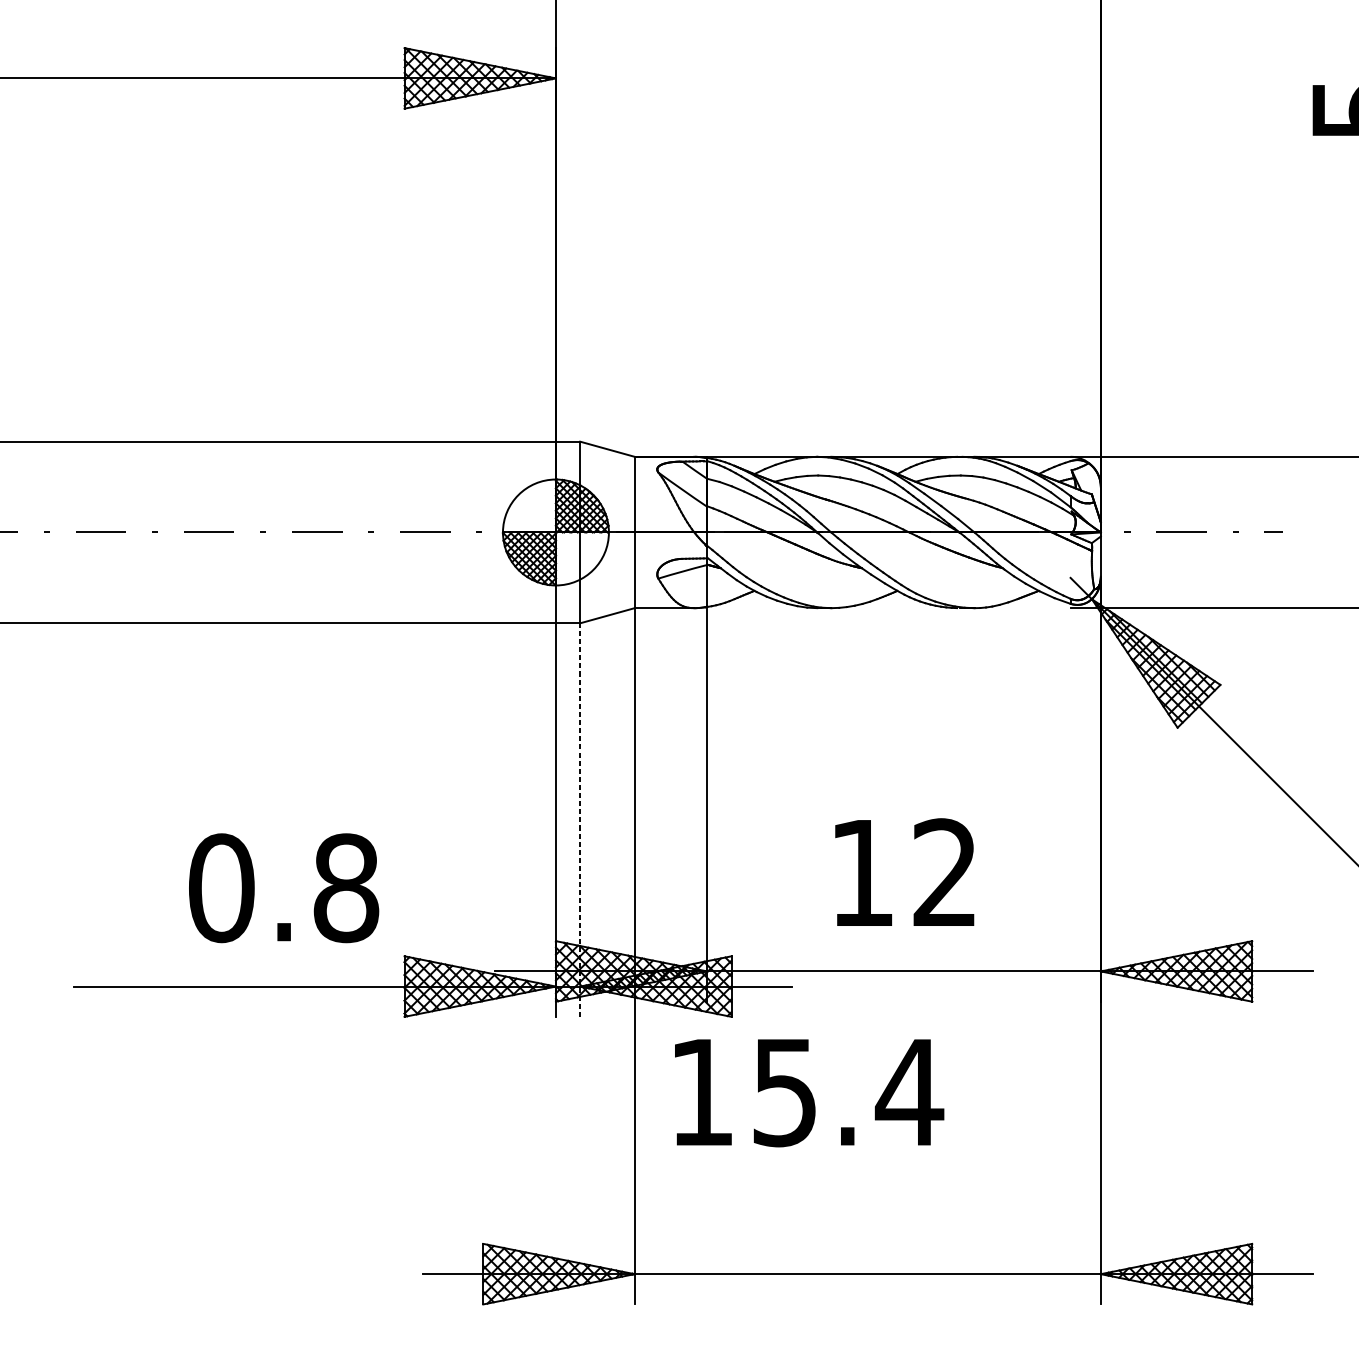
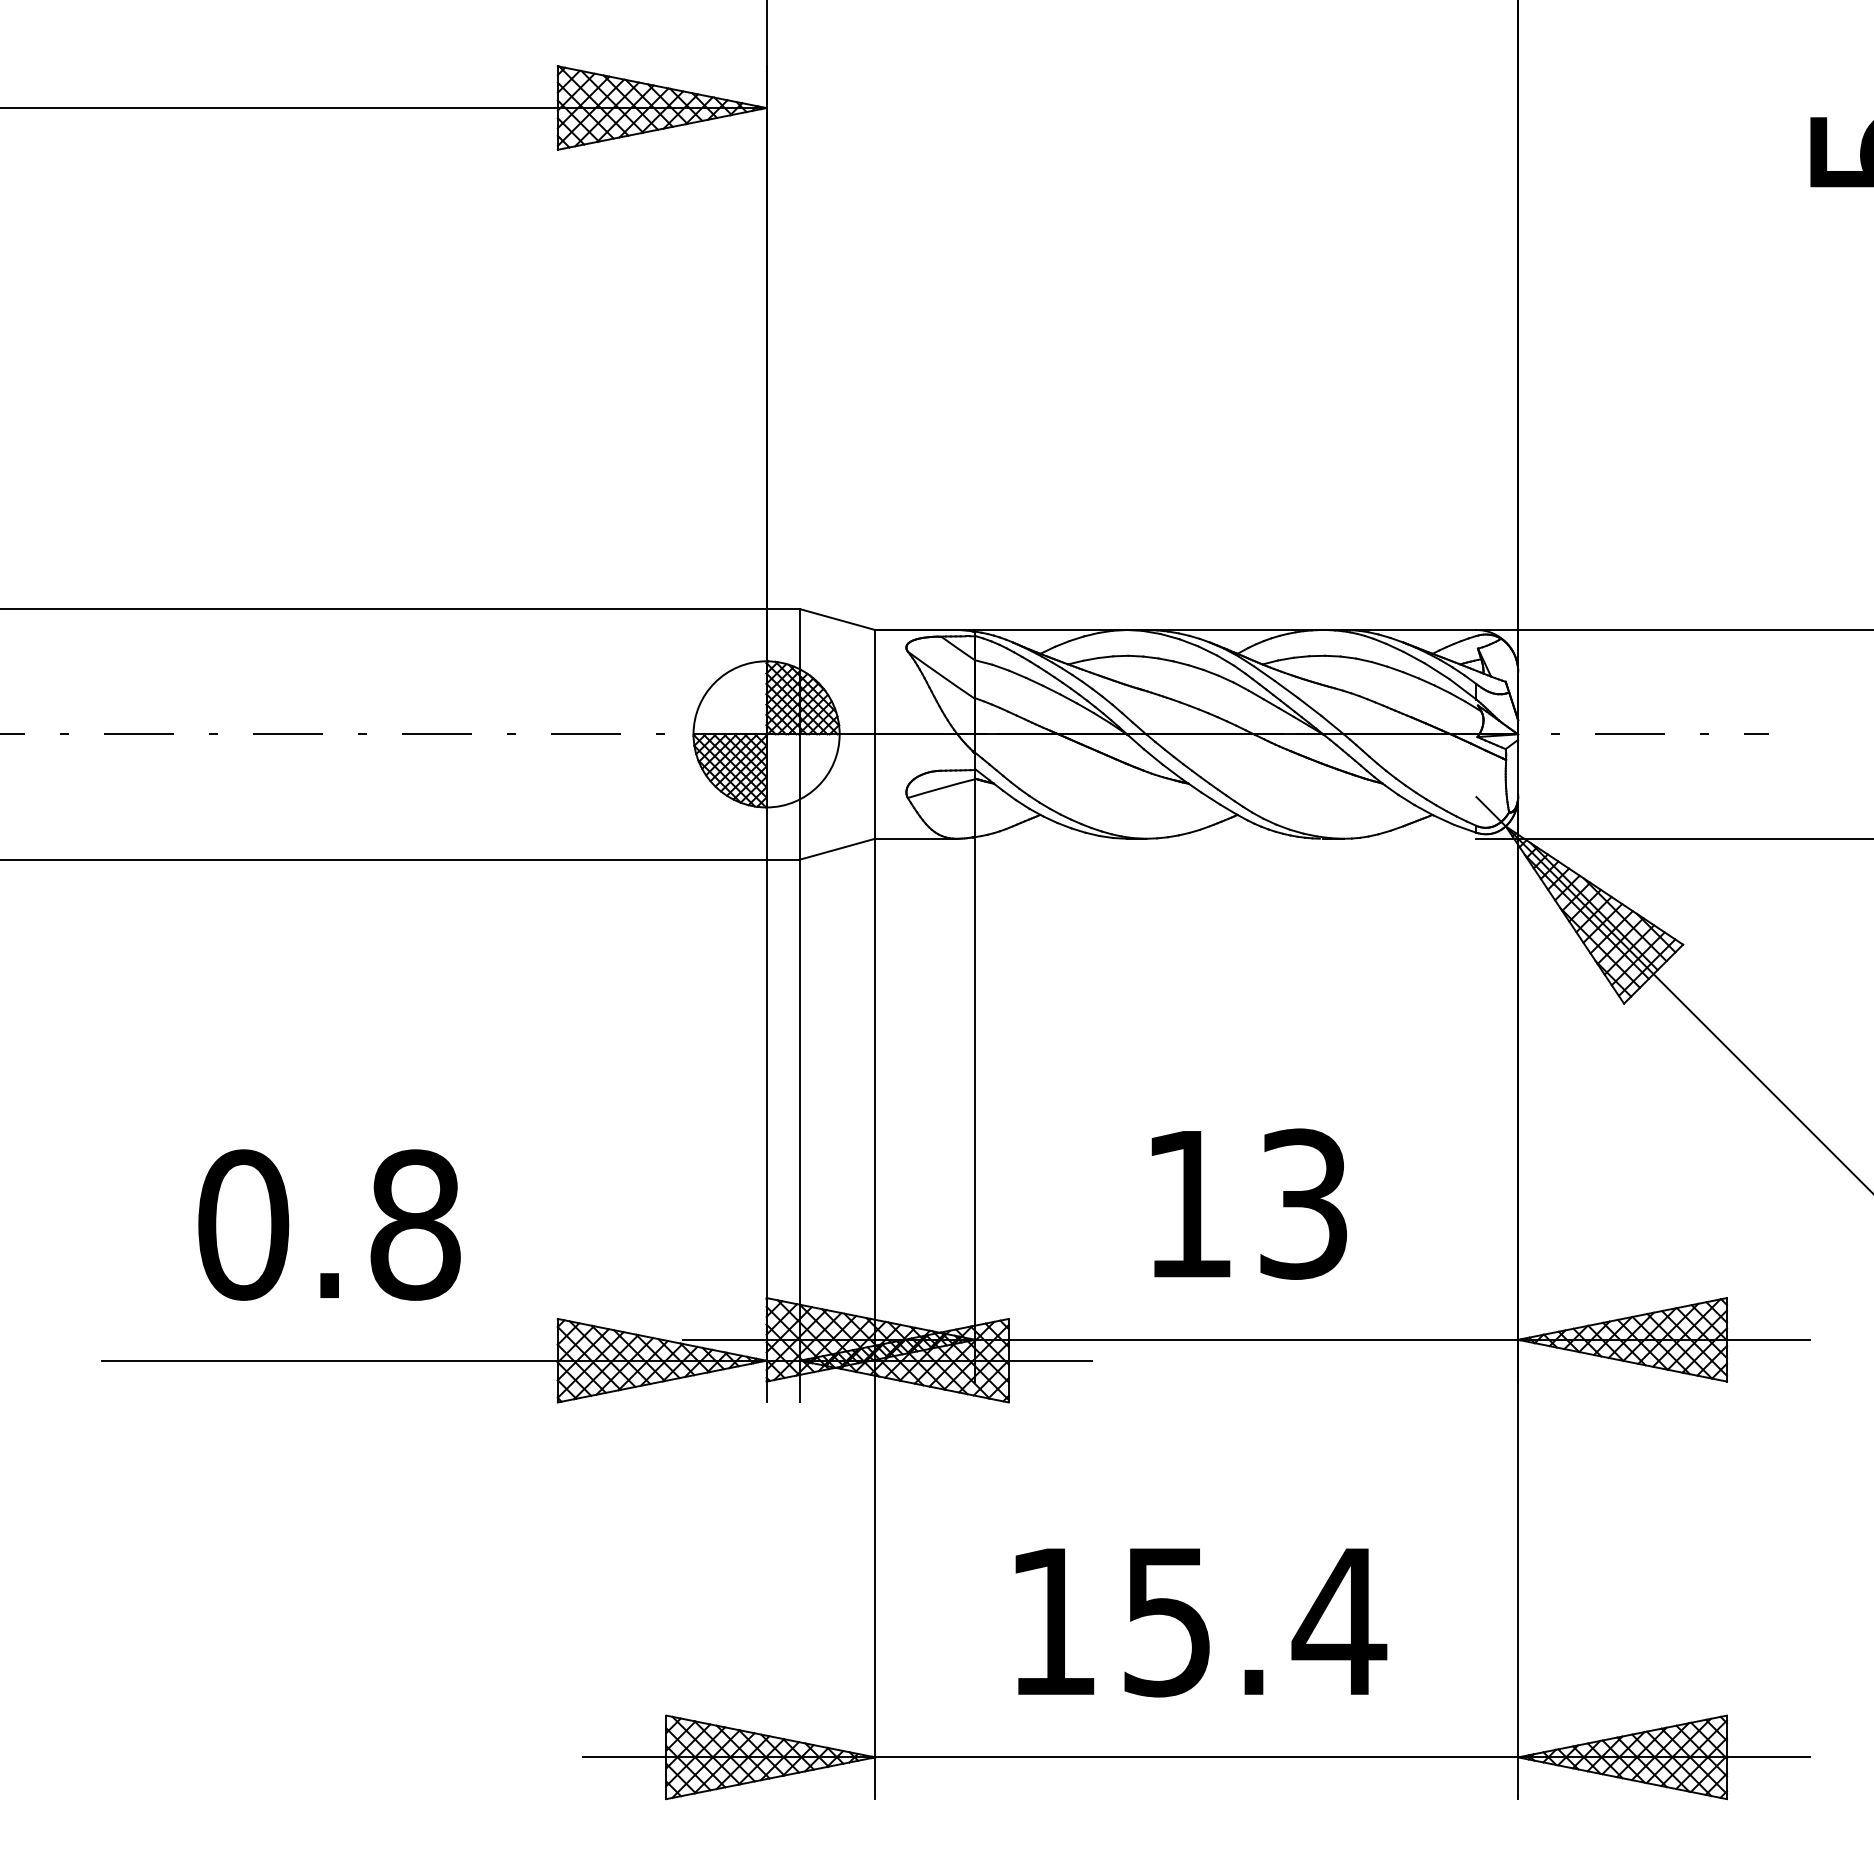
line: (580, 819) -> (800, 1130), dashed -> solid
text: (945, 872) -> (1303, 1203), 12 -> 13
text: (284, 887) -> (329, 1224), moved
text: (809, 1093) -> (1201, 1622), moved

